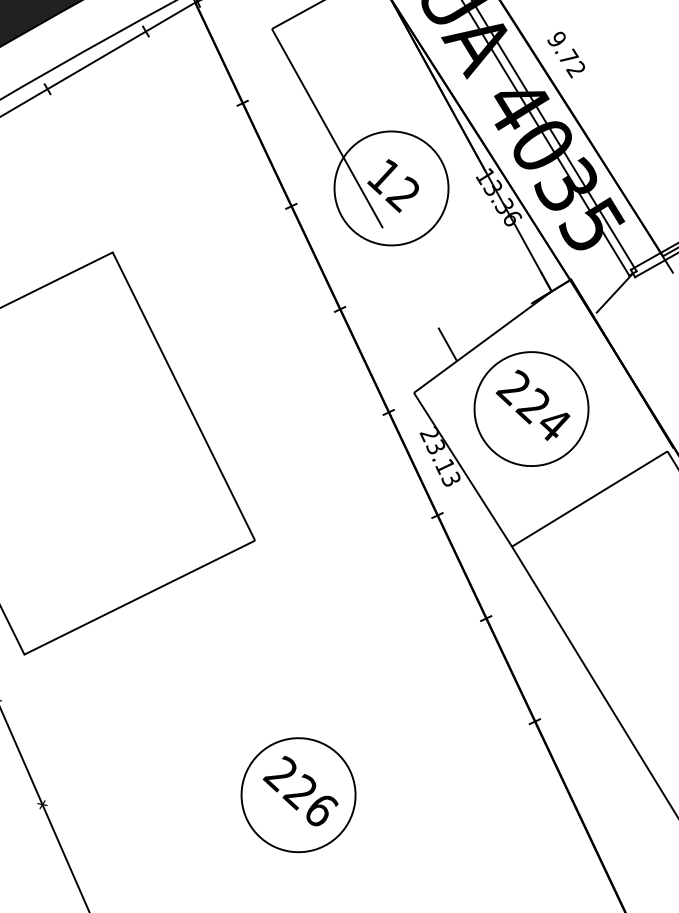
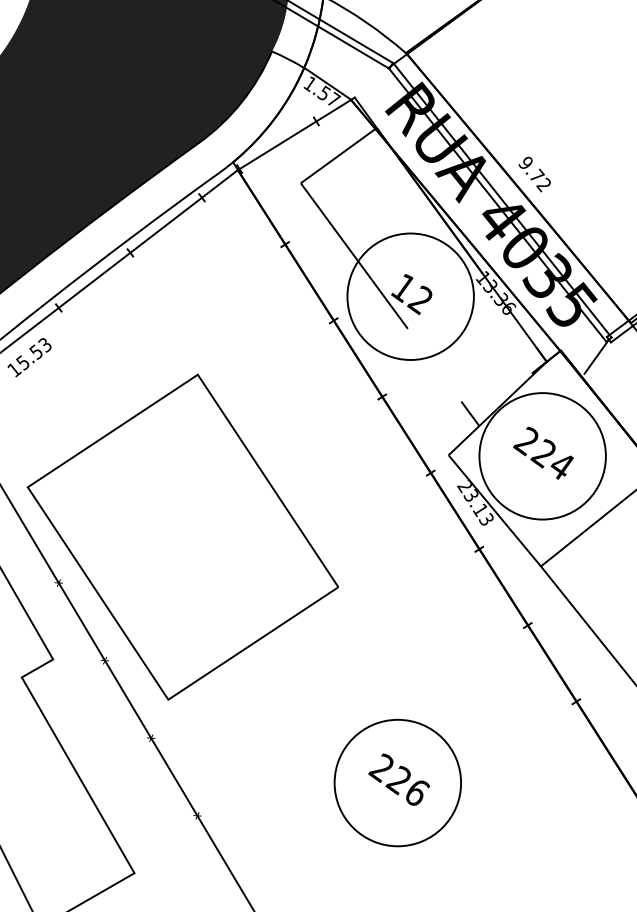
circle: (391, 188) -> (410, 296), size x1.4
circle: (531, 409) -> (542, 456), size x1.4
circle: (298, 794) -> (397, 782), size x1.4

